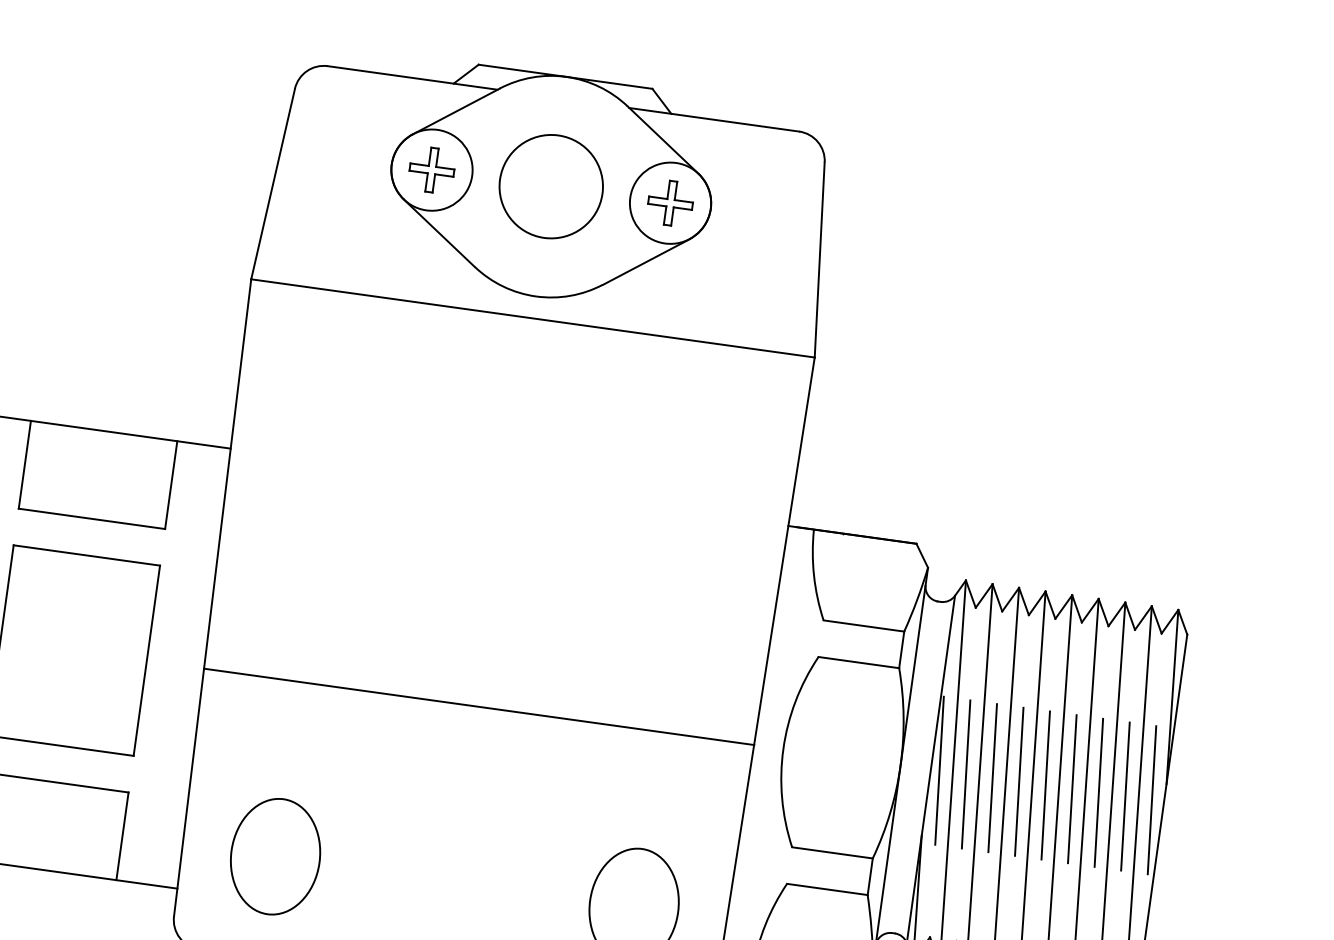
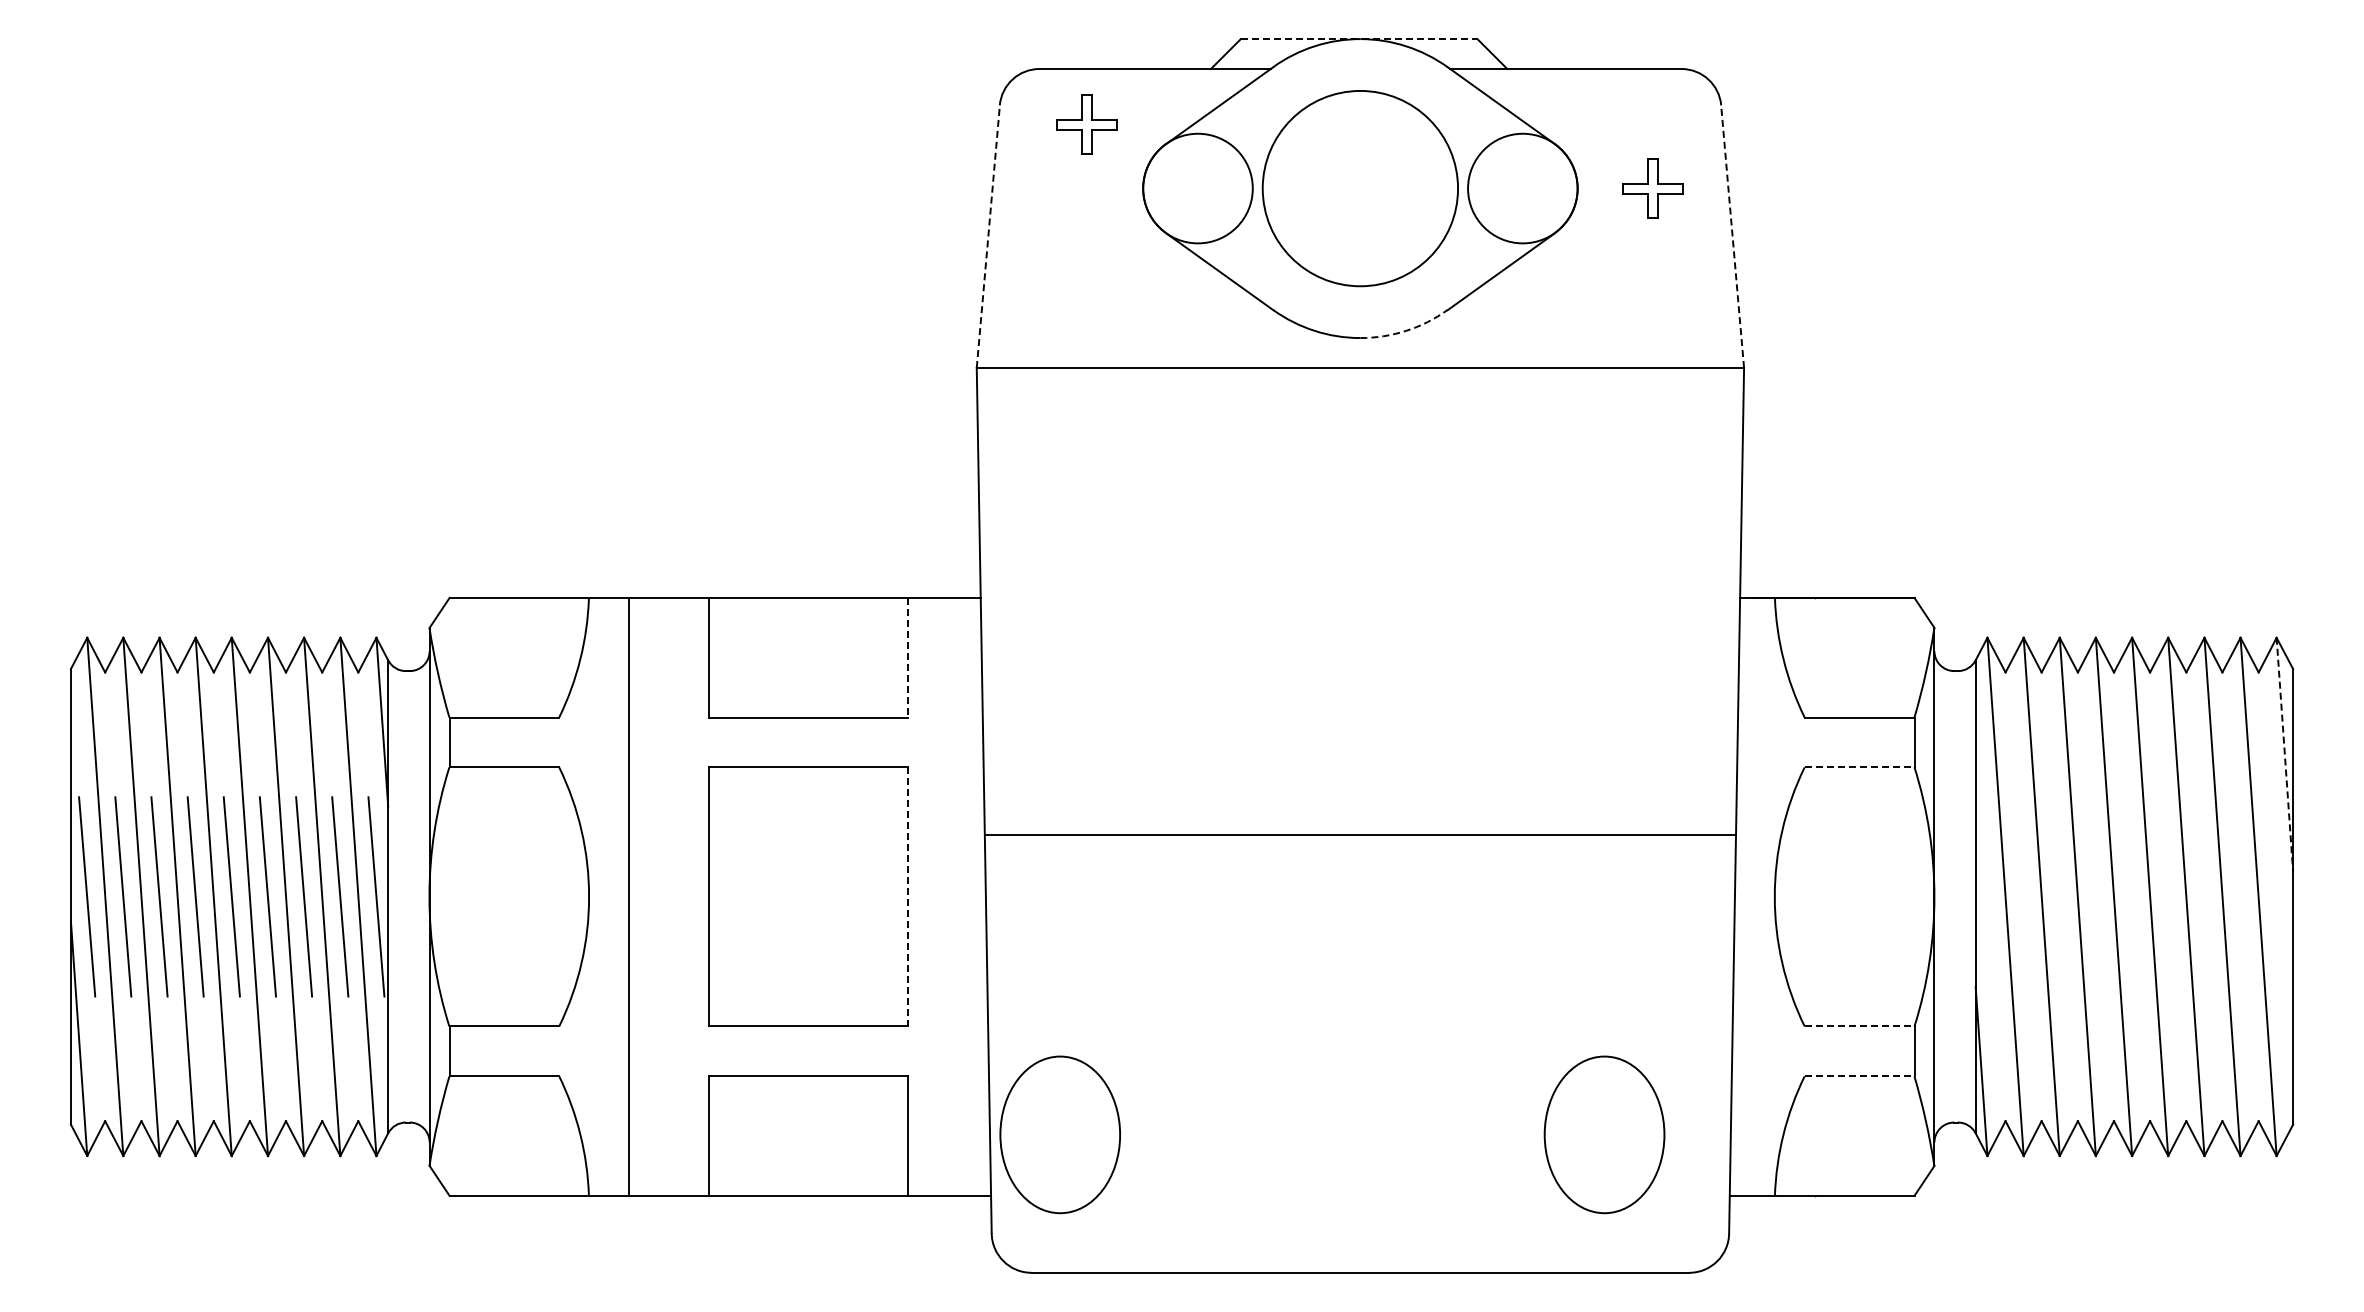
line: (565, 77) -> (1359, 39), solid -> dashed
part: (431, 170) -> (1086, 124), moved
line: (273, 183) -> (988, 236), solid -> dashed
circle: (551, 186) -> (1360, 188), size x1.4
part: (670, 203) -> (1652, 188), moved
line: (819, 259) -> (1732, 236), solid -> dashed
arc: (570, 295) -> (1406, 330), solid -> dashed
line: (171, 484) -> (908, 657), solid -> dashed
line: (147, 660) -> (908, 896), solid -> dashed
line: (858, 662) -> (1859, 767), solid -> dashed
line: (1172, 697) -> (2284, 755), solid -> dashed
line: (479, 706) -> (1360, 834), moved
line: (939, 770) -> (1987, 896), removed
line: (966, 774) -> (2023, 896), removed
line: (992, 777) -> (2059, 896), removed
line: (1018, 781) -> (2095, 896), removed
line: (1045, 785) -> (2131, 896), removed
line: (1072, 788) -> (2168, 896), removed
line: (1098, 792) -> (2204, 896), removed
line: (1125, 796) -> (2240, 896), removed
line: (1151, 799) -> (2276, 896), removed
line: (832, 852) -> (1859, 1026), solid -> dashed
part: (275, 856) -> (1059, 1134), moved
line: (827, 889) -> (1859, 1076), solid -> dashed

